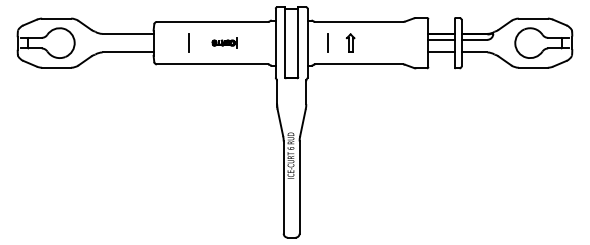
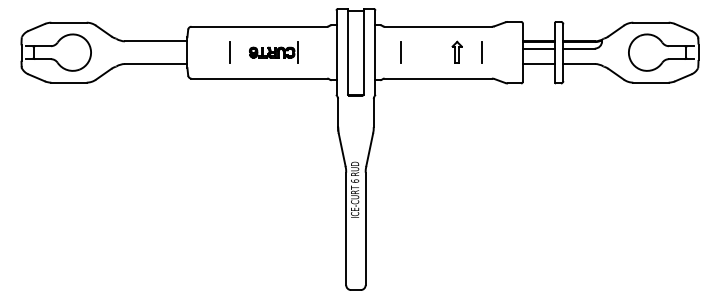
part: (224, 42) -> (273, 51), size x1.67
part: (350, 42) -> (457, 51), moved
line: (394, 42) -> (481, 51), added

